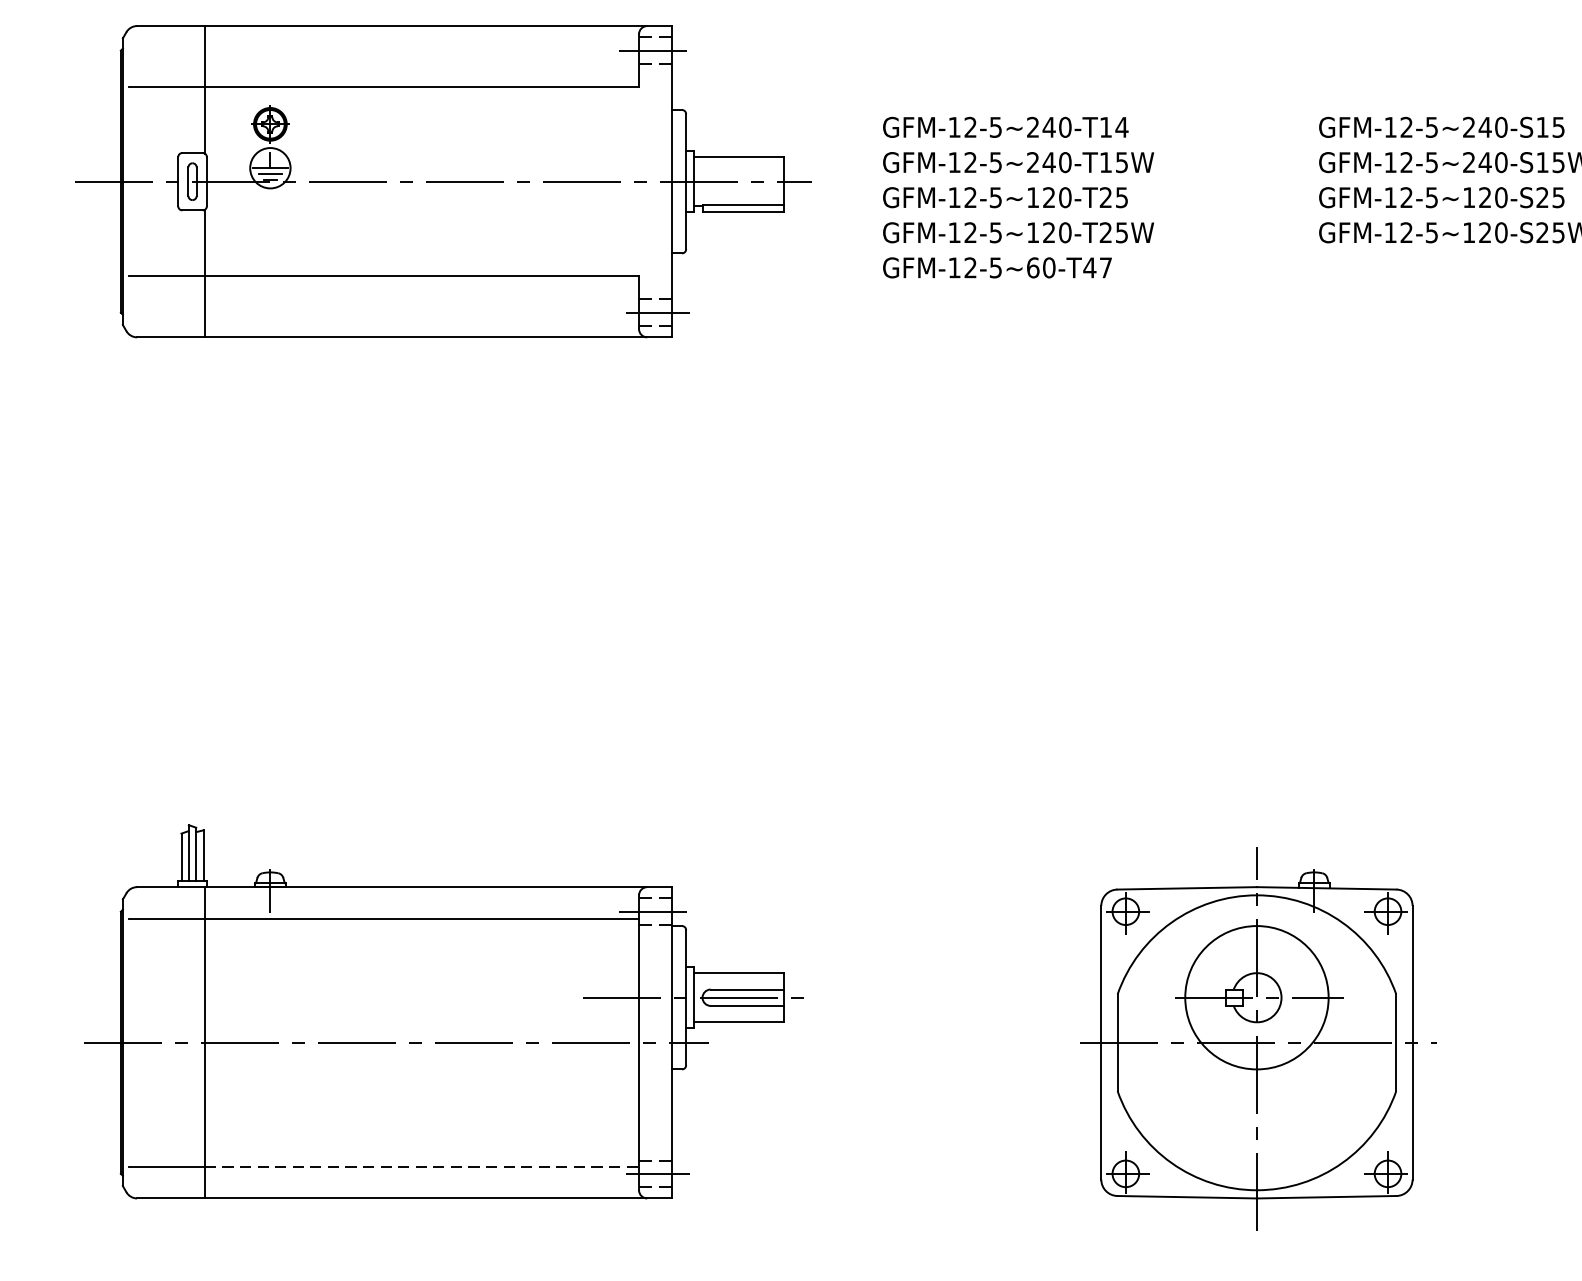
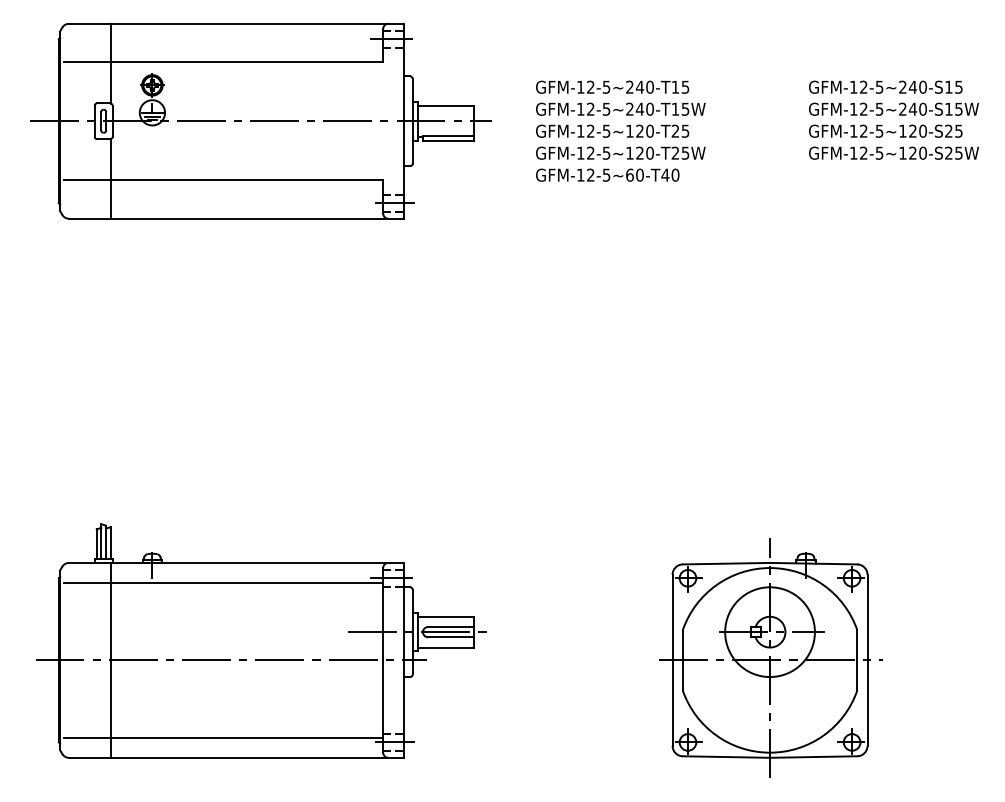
text: (1121, 126) -> (685, 86), GFM-12-5~240-T14 -> GFM-12-5~240-T15
text: (1105, 266) -> (675, 174), GFM-12-5~60-T47 -> GFM-12-5~60-T40
line: (422, 1165) -> (247, 737), dashed -> solid

